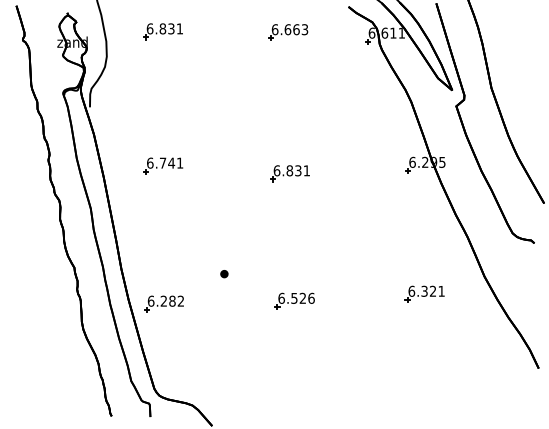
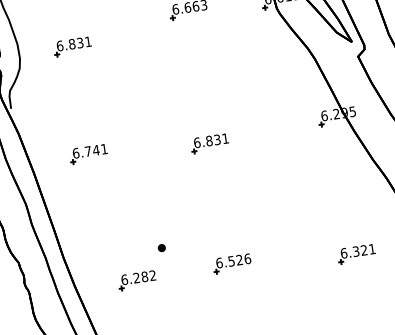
part: (162, 31) -> (72, 46), moved
part: (424, 293) -> (356, 253), moved
part: (163, 303) -> (136, 280), moved

